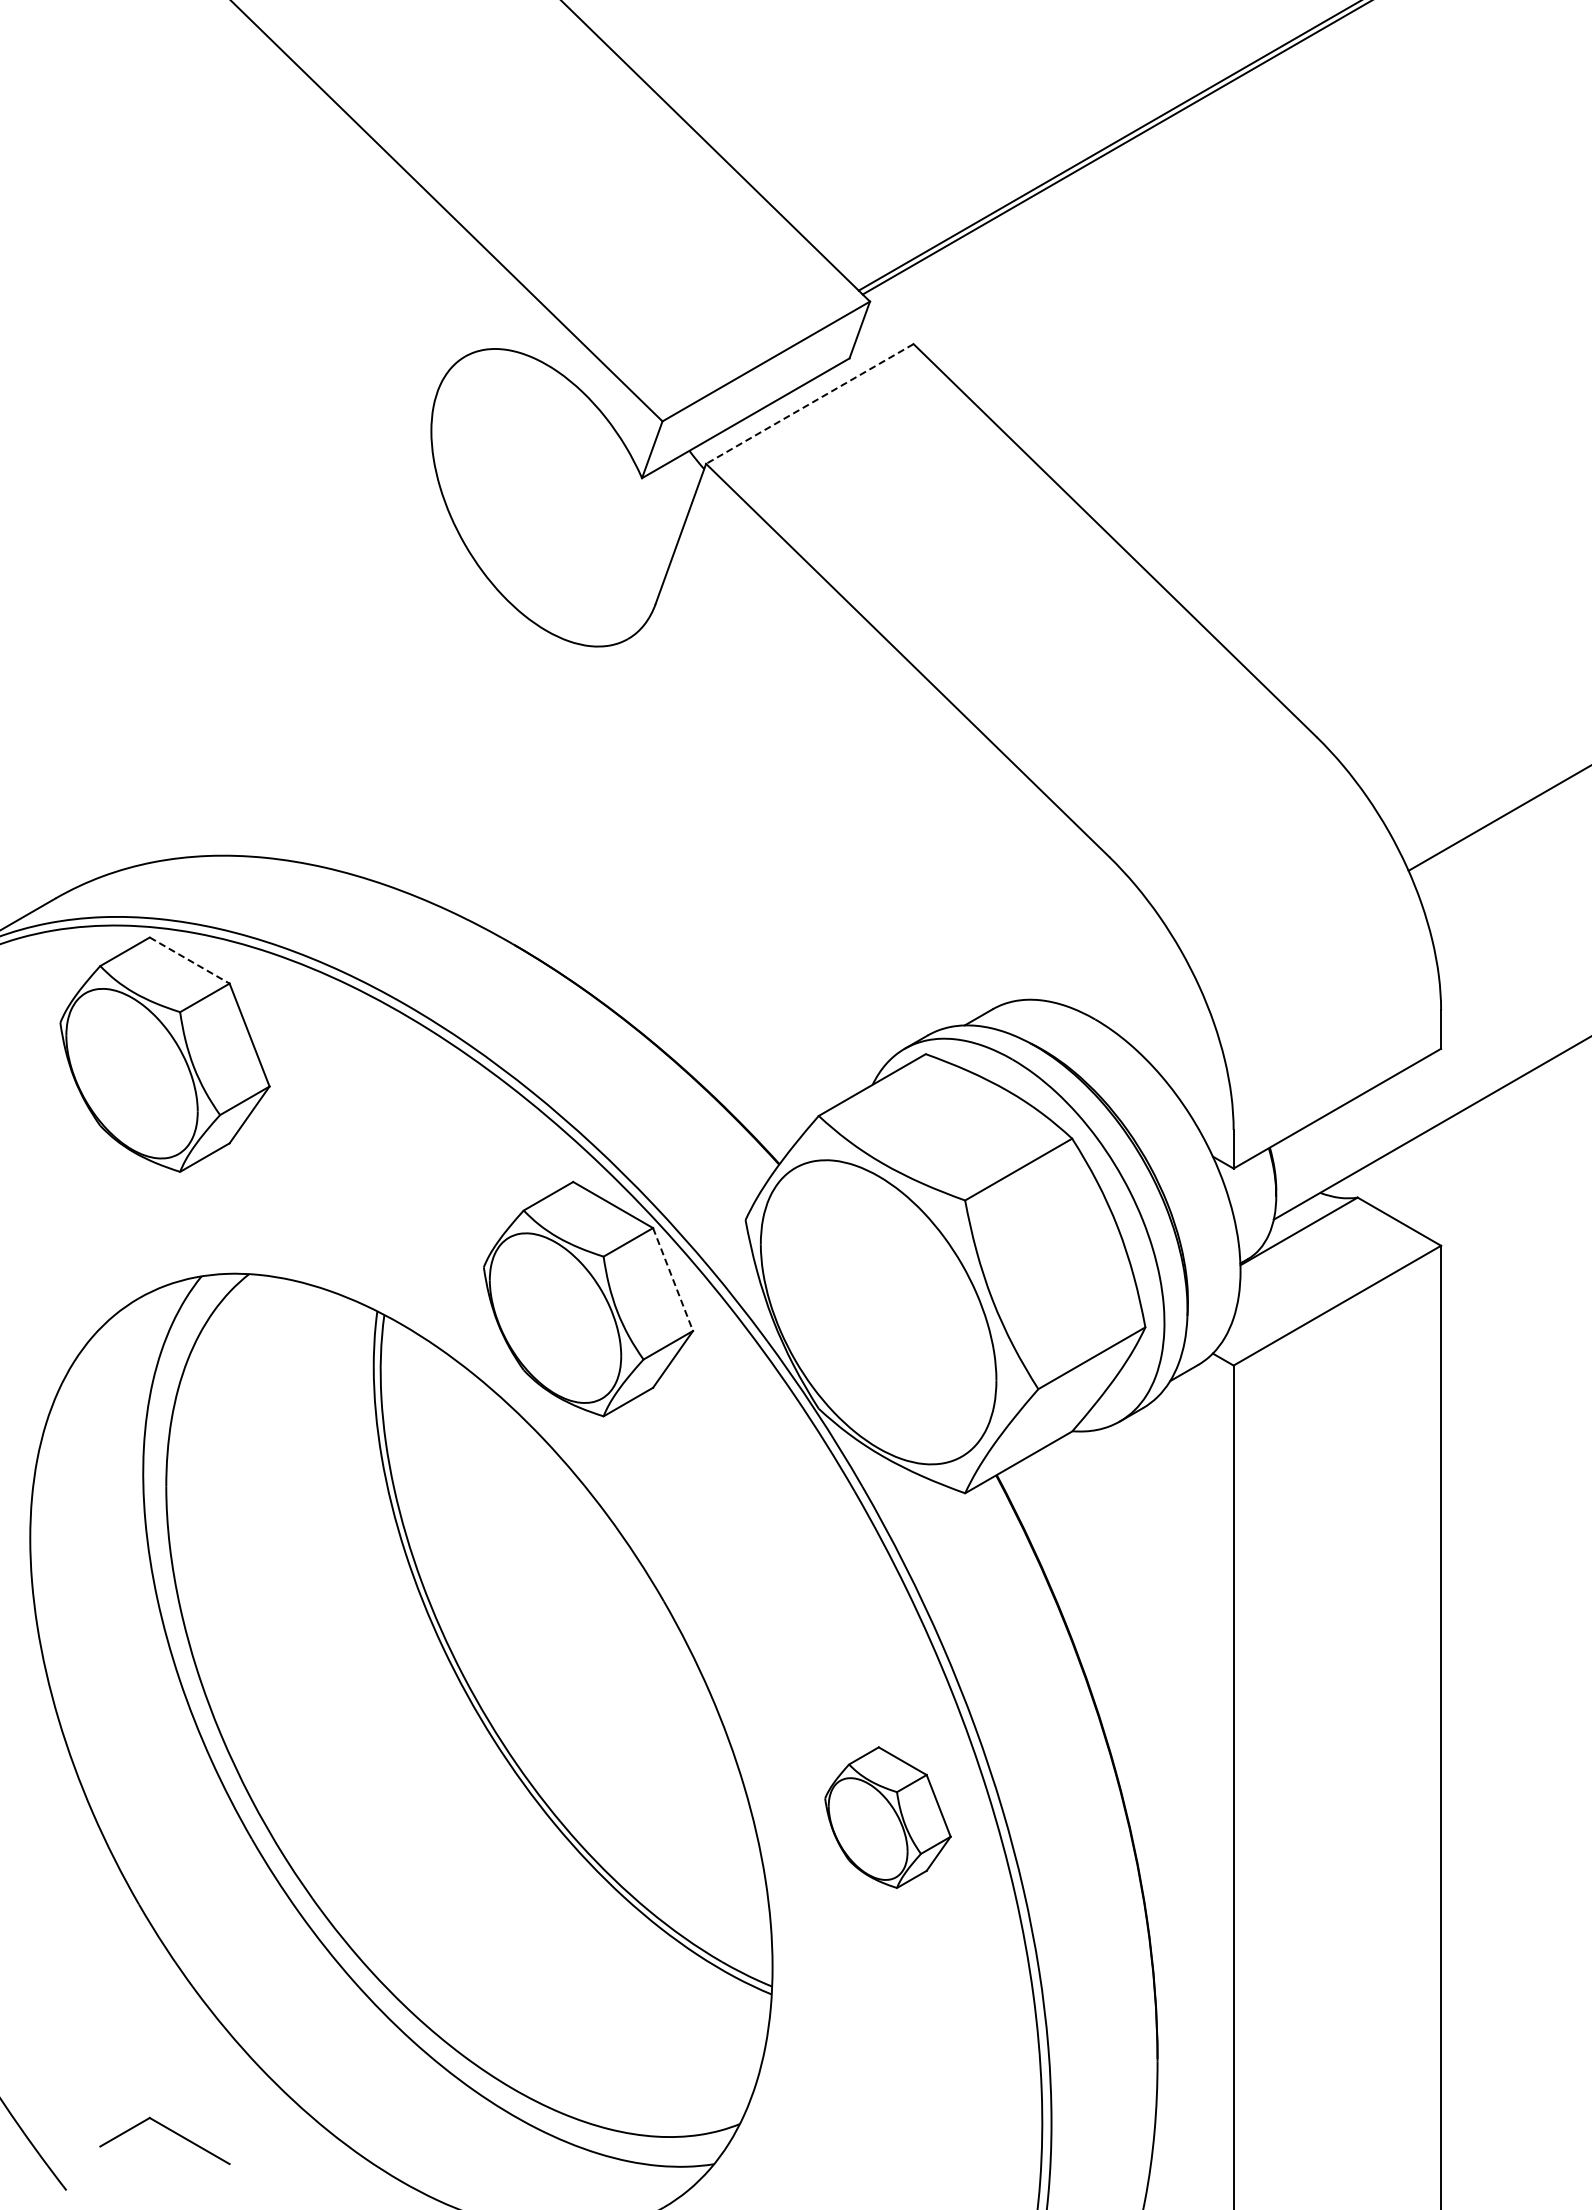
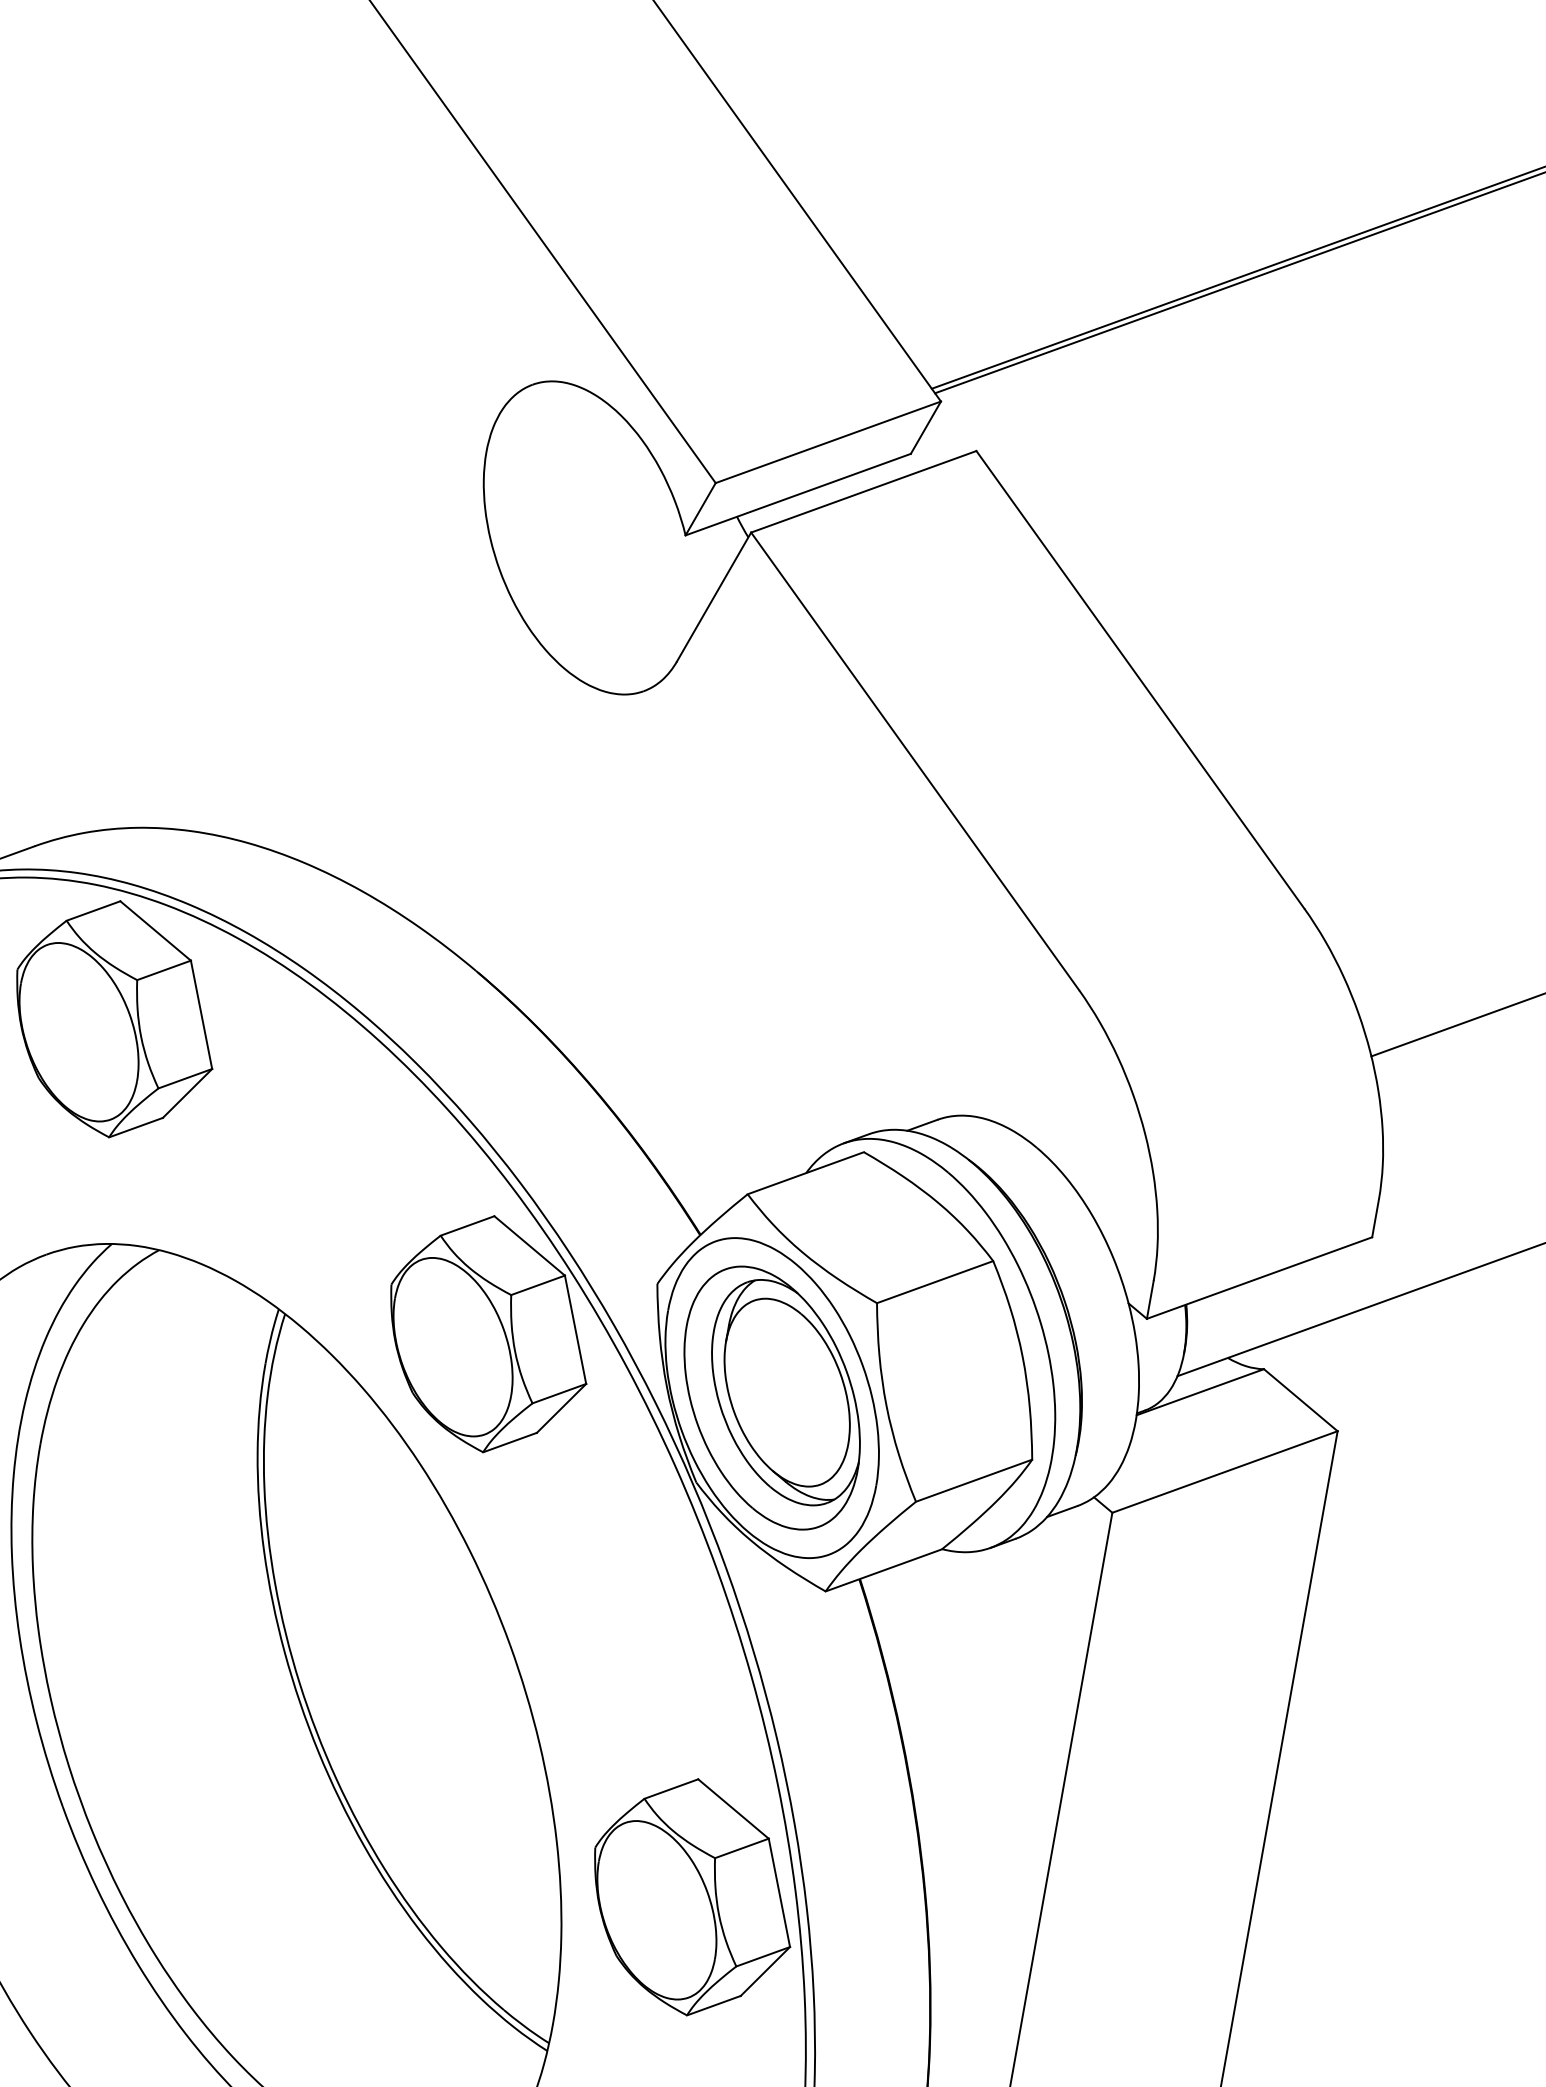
line: (809, 404) -> (863, 492), dashed -> solid
line: (190, 960) -> (156, 931), dashed -> solid
line: (673, 1280) -> (575, 1330), dashed -> solid
part: (878, 1312) -> (772, 1398), added
part: (887, 1817) -> (692, 1897), size x1.67

